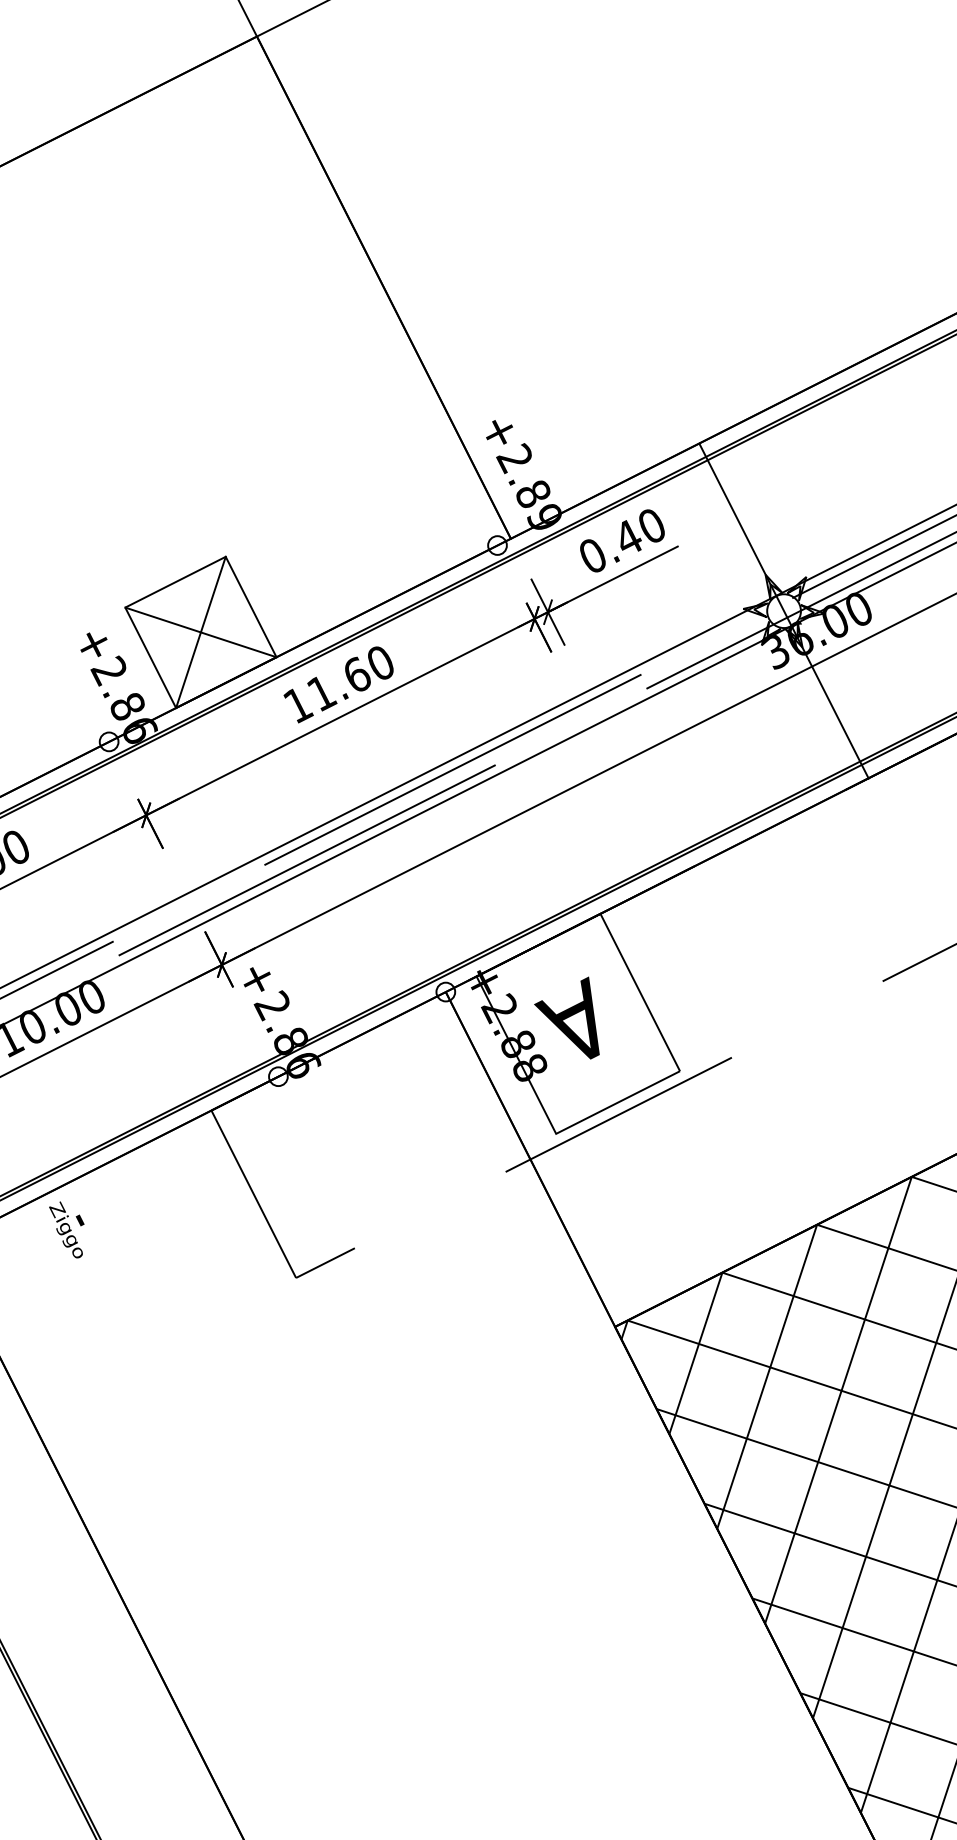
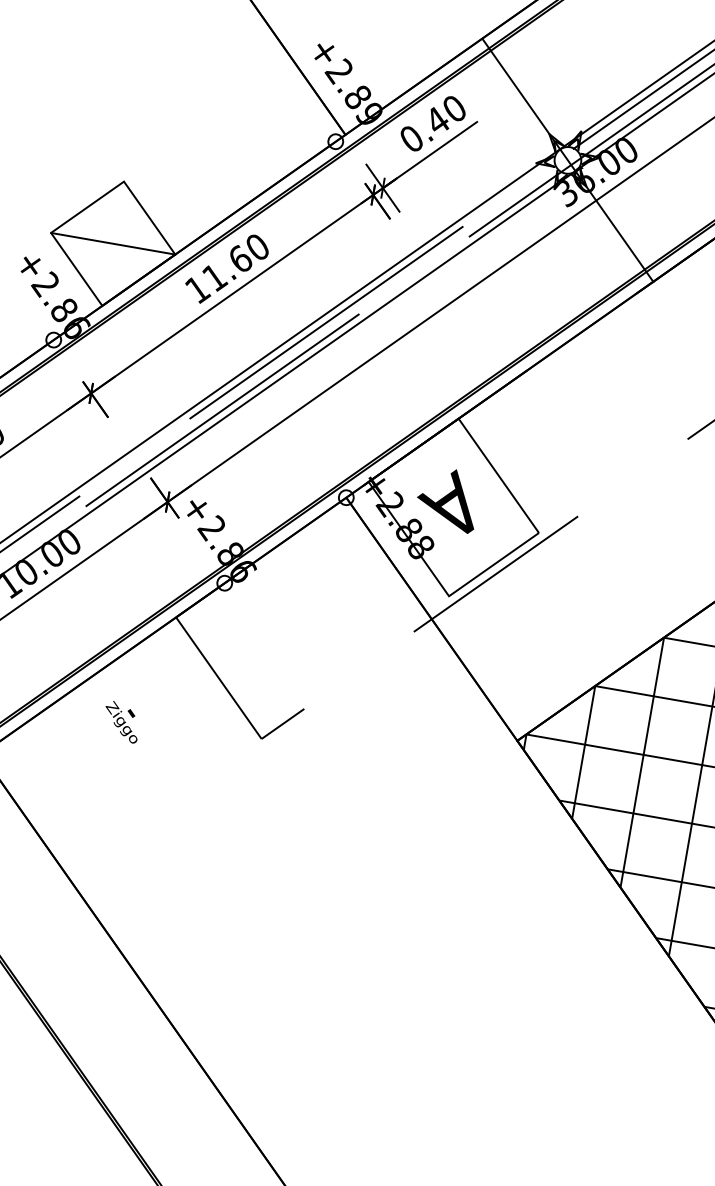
line: (200, 632) -> (112, 243), removed
text: (66, 1229) -> (121, 722), moved

